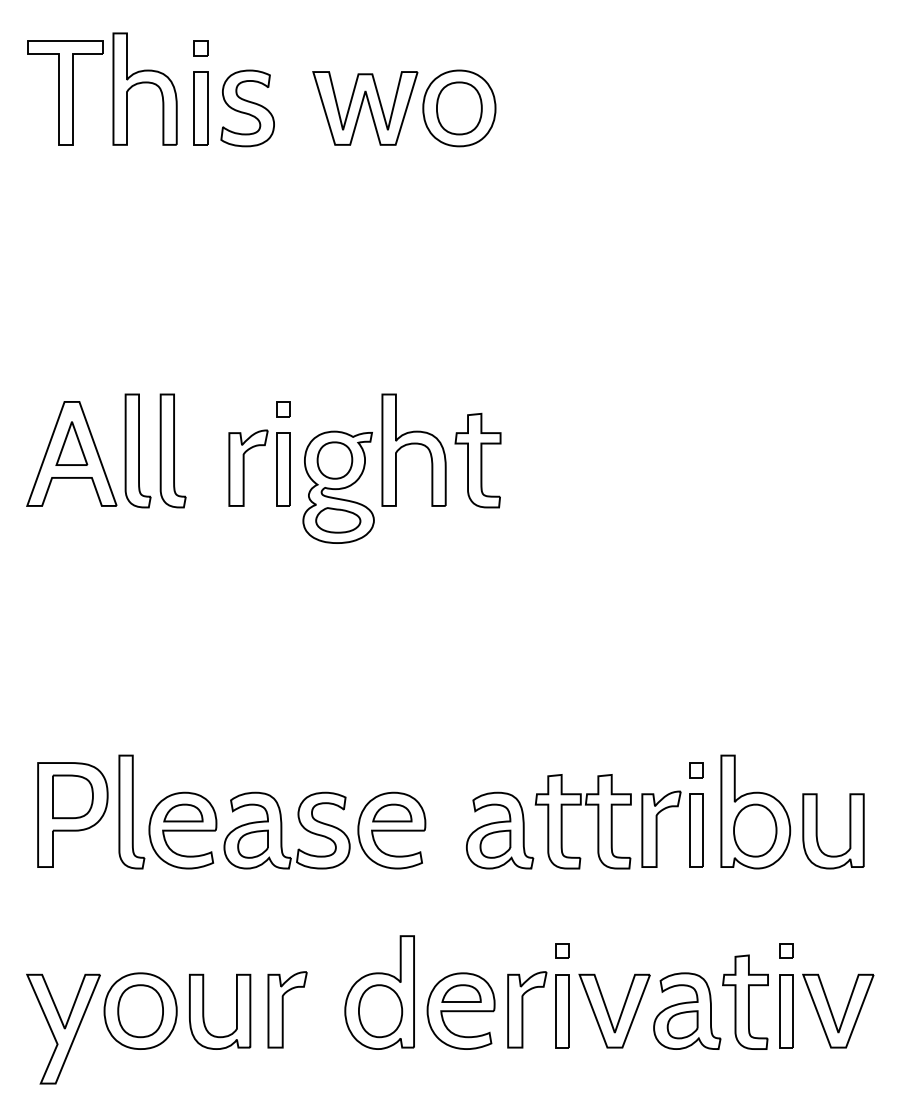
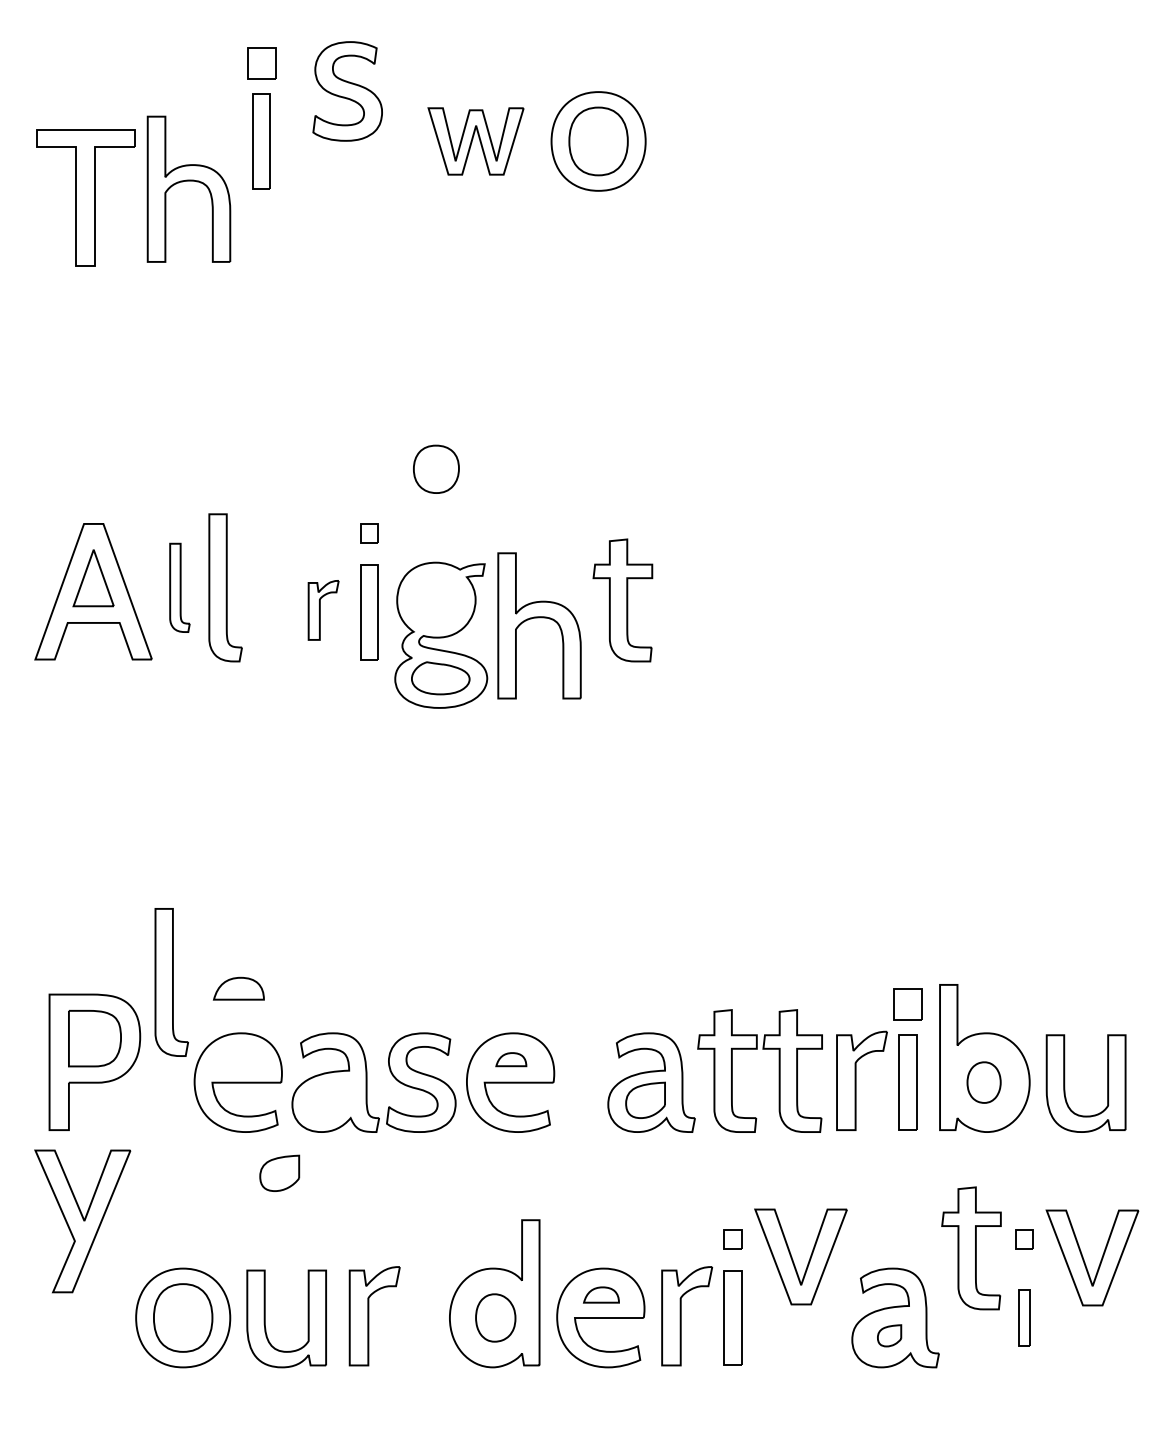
part: (200, 47) -> (261, 62), size x1.6
part: (144, 83) -> (188, 181), moved
part: (65, 92) -> (85, 197), moved
part: (247, 108) -> (347, 91), moved
part: (364, 108) -> (475, 141), size x0.7
part: (414, 444) -> (539, 618), moved
part: (137, 450) -> (179, 587), size x0.6
part: (335, 459) -> (436, 468), moved
part: (248, 468) -> (323, 610), size x0.6
part: (696, 770) -> (907, 1004), size x1.6
part: (131, 812) -> (171, 982), moved
part: (183, 812) -> (238, 988), moved
part: (392, 812) -> (511, 1059), size x0.6
part: (754, 830) -> (983, 1082), size x0.6
part: (252, 843) -> (279, 1172), moved
part: (461, 993) -> (601, 1294), size x0.7
part: (745, 1002) -> (971, 1248), moved
part: (380, 1010) -> (495, 1317), size x0.7
part: (786, 1010) -> (1024, 1317), size x0.6
part: (832, 1012) -> (1084, 1259), moved
part: (608, 1013) -> (793, 1259), moved
part: (682, 1024) -> (889, 1335), size x0.6
part: (63, 1029) -> (82, 1221), moved

